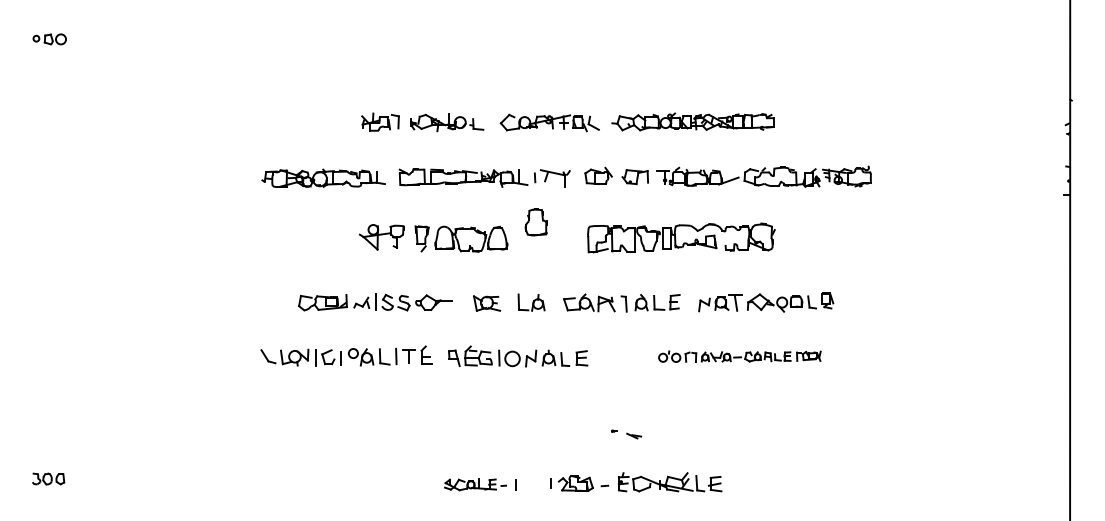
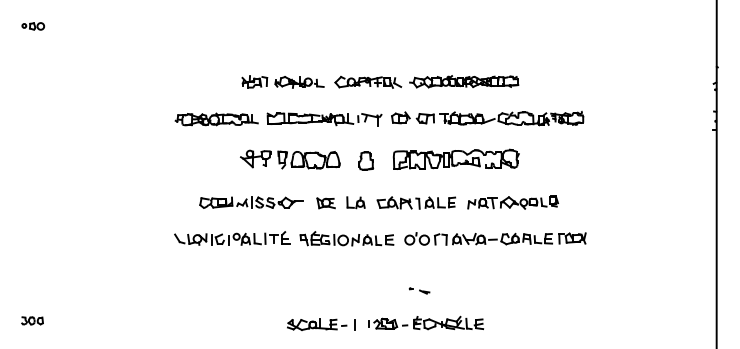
part: (536, 221) -> (366, 160), moved
part: (739, 356) -> (495, 238), size x1.67
part: (480, 484) -> (321, 324), size x1.43

